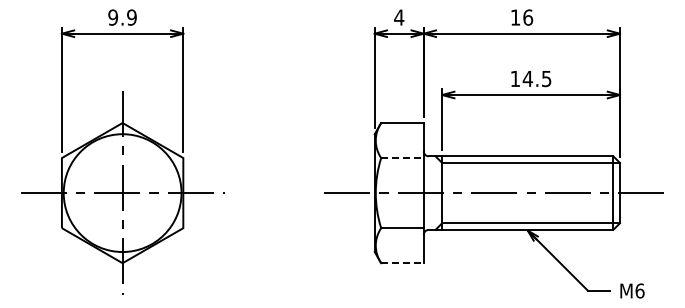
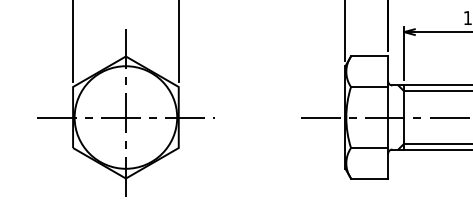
line: (403, 158) -> (370, 87), dashed -> solid
line: (403, 263) -> (370, 178), dashed -> solid

